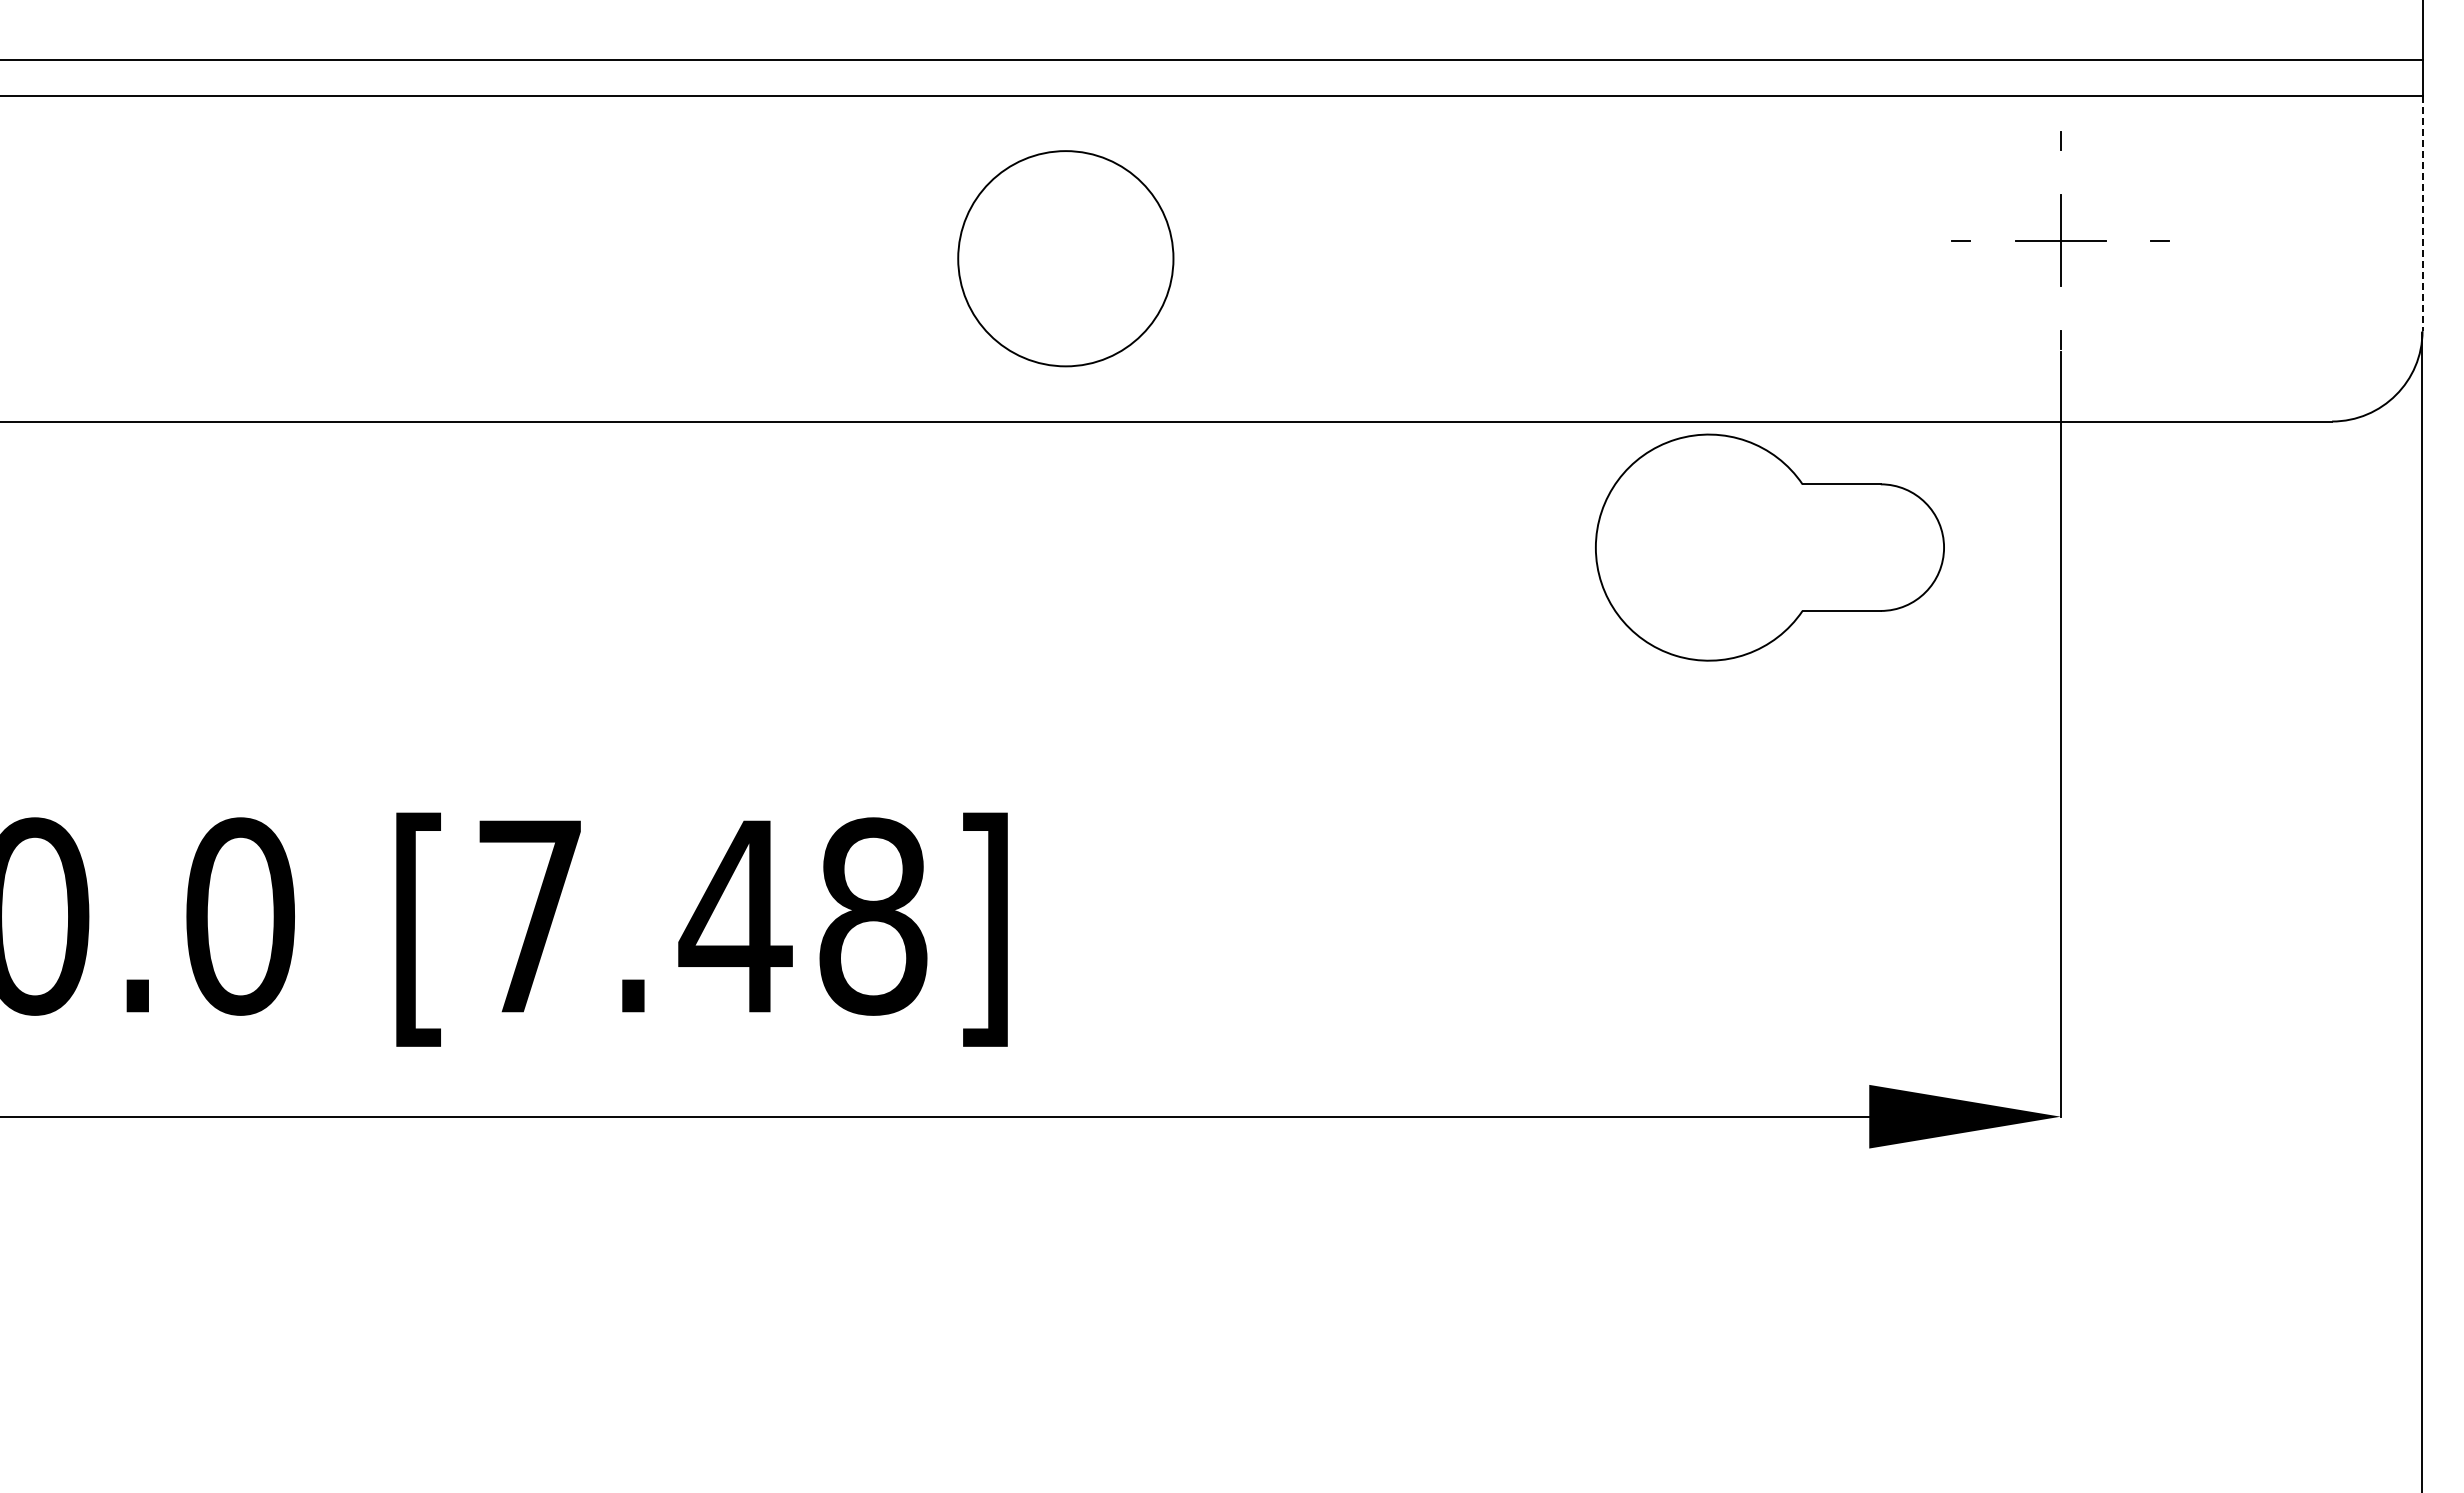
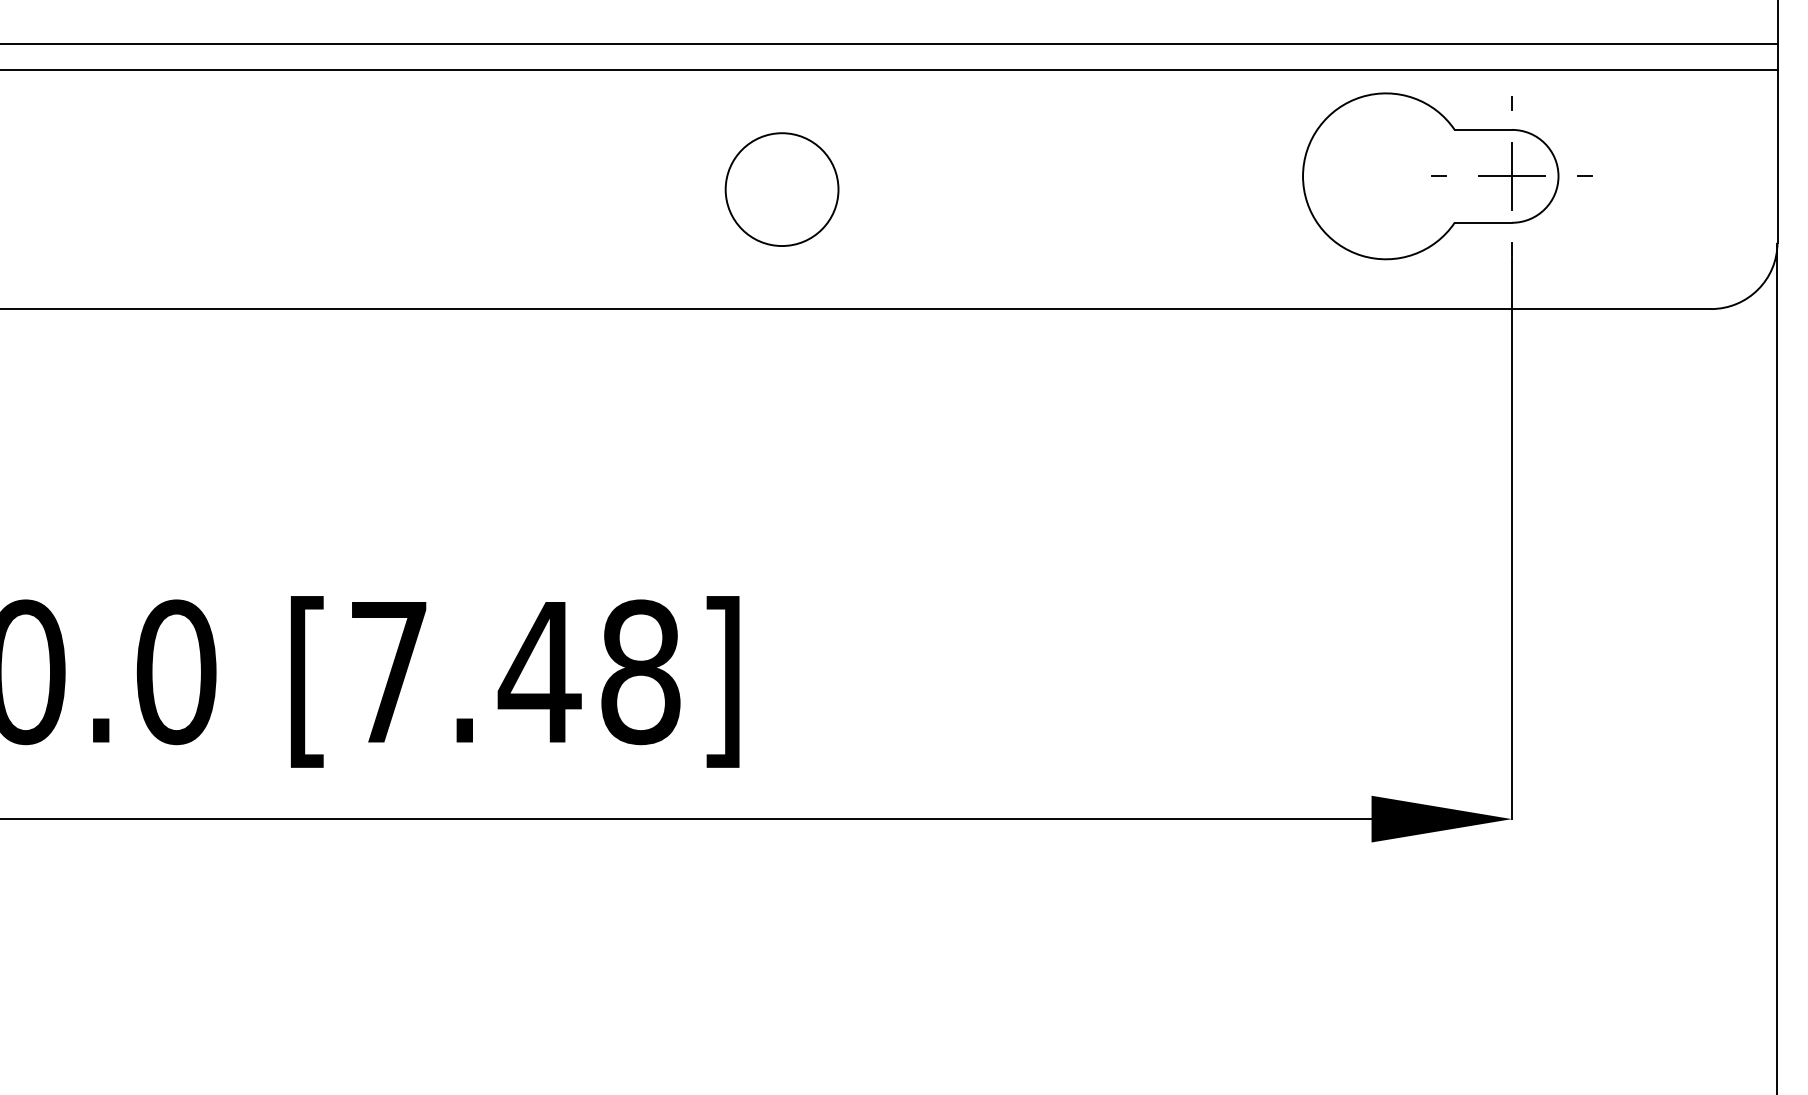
line: (2422, 213) -> (1777, 156), dashed -> solid
circle: (1065, 258) -> (781, 189), size x0.71
part: (1769, 547) -> (1430, 176), moved

